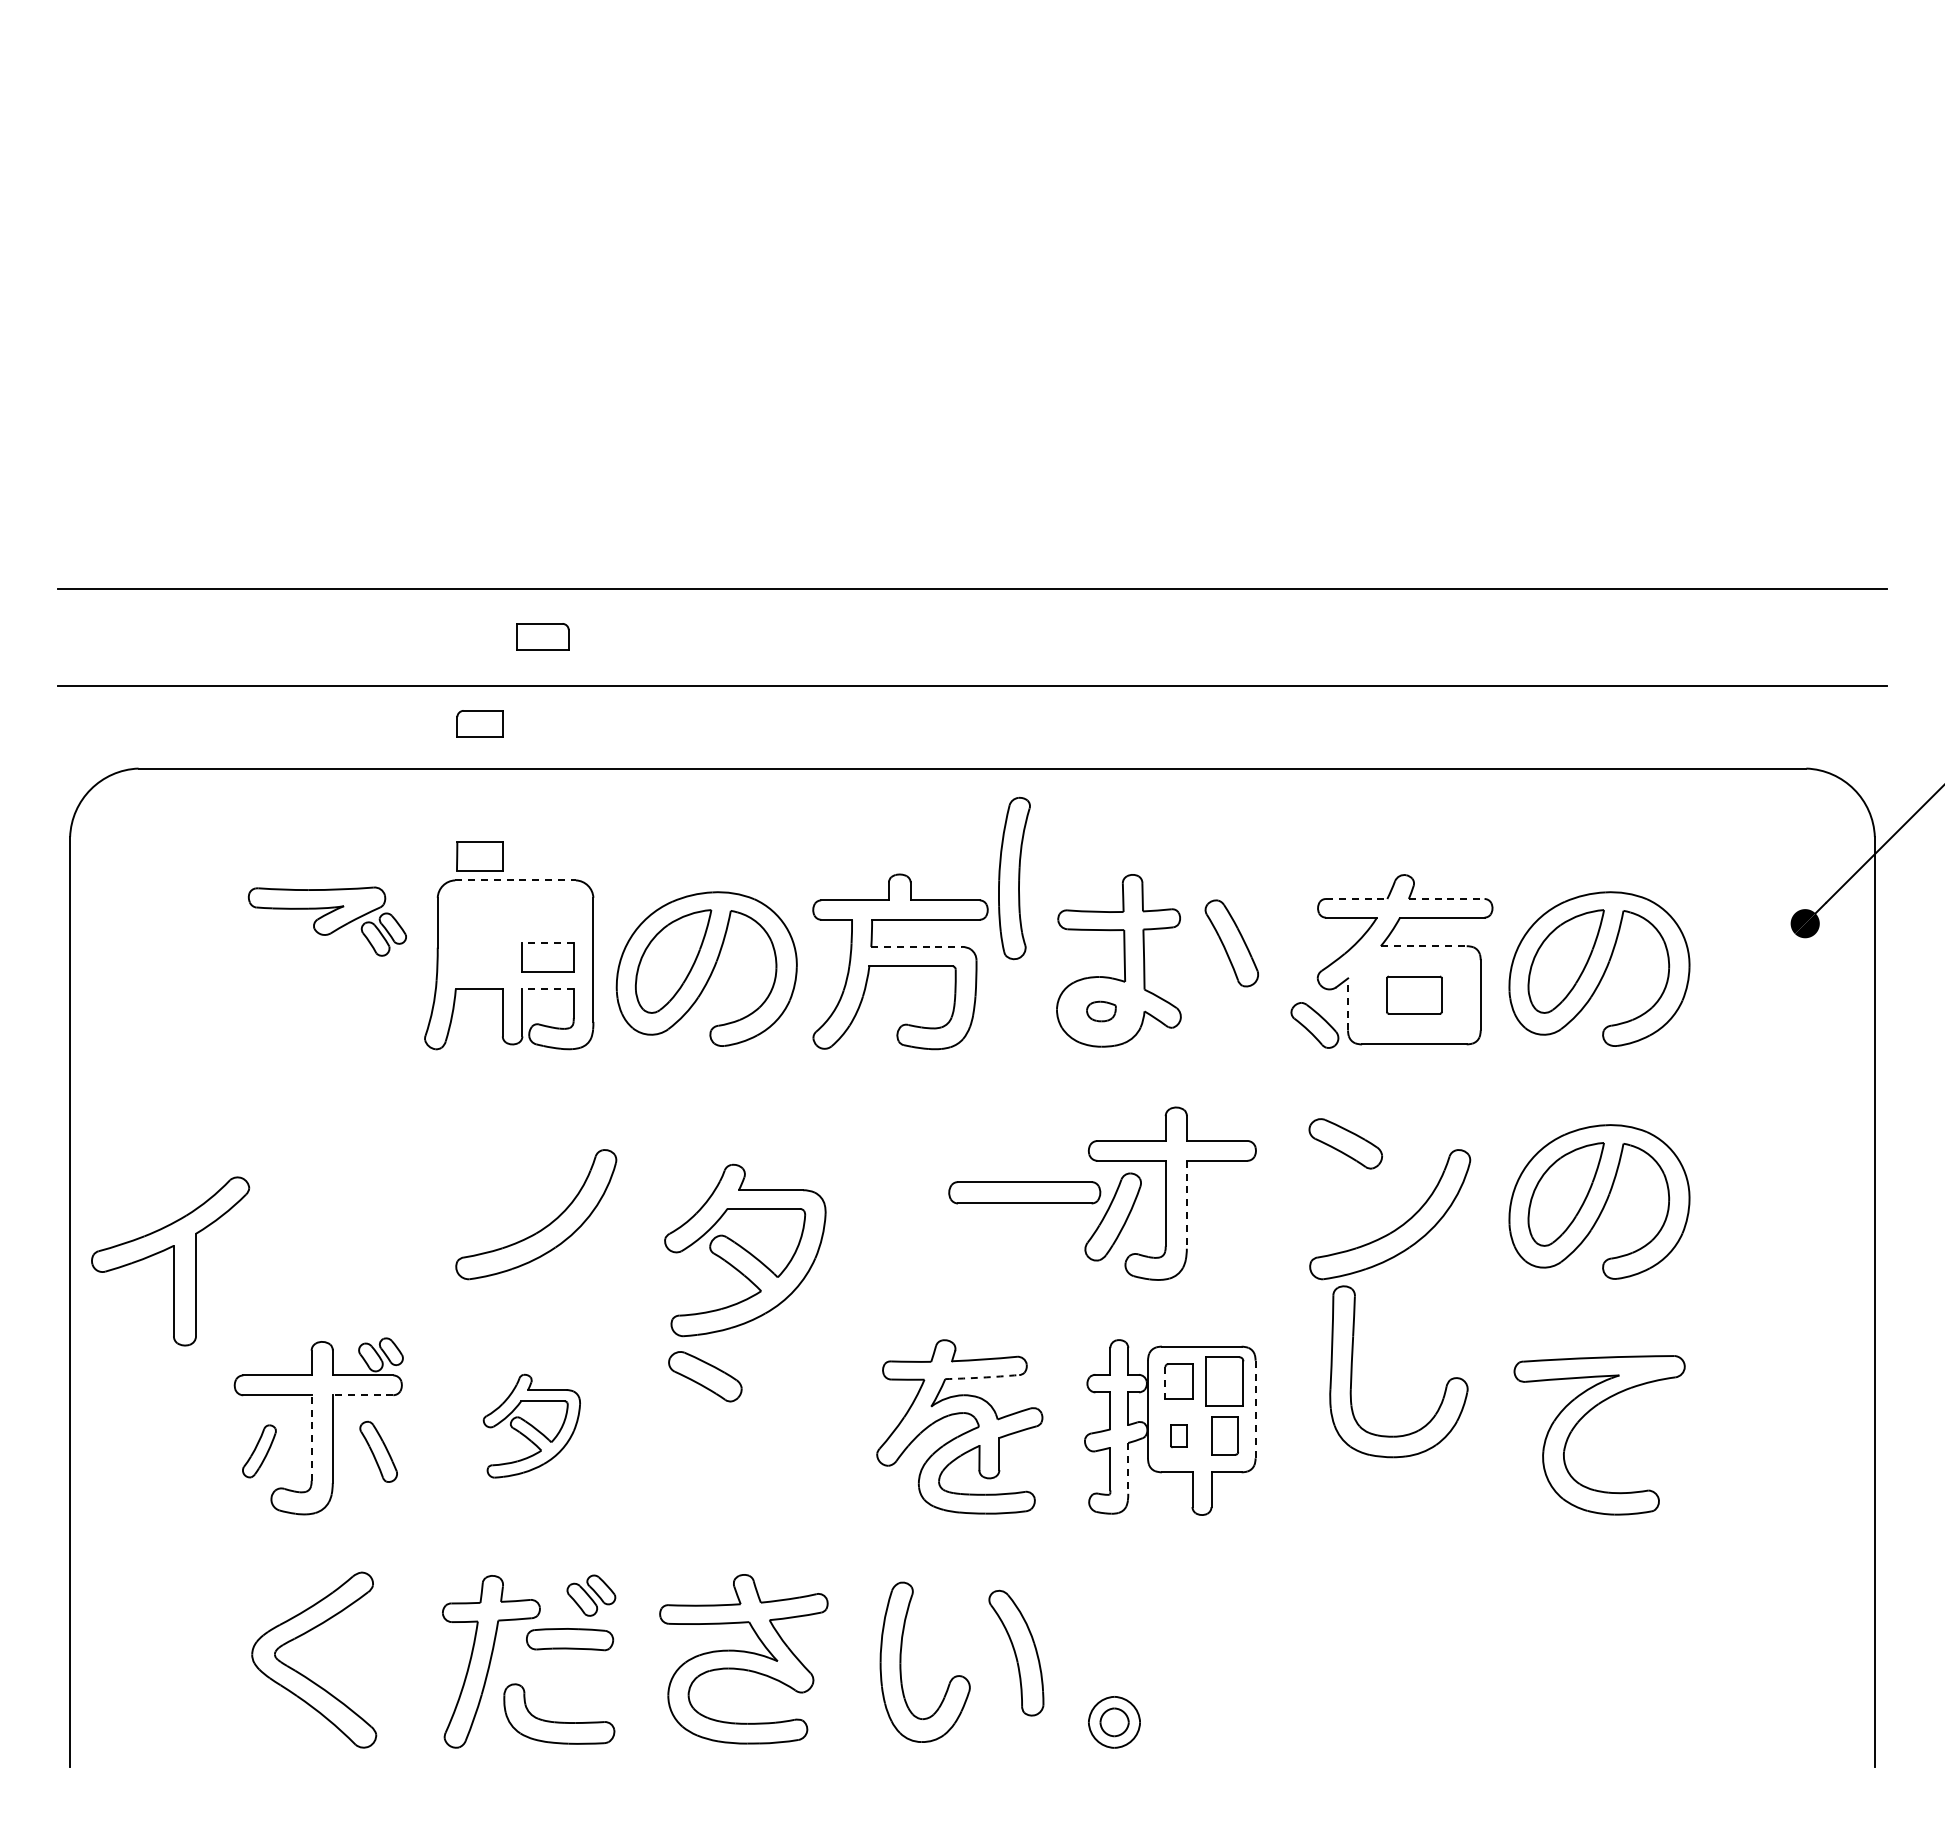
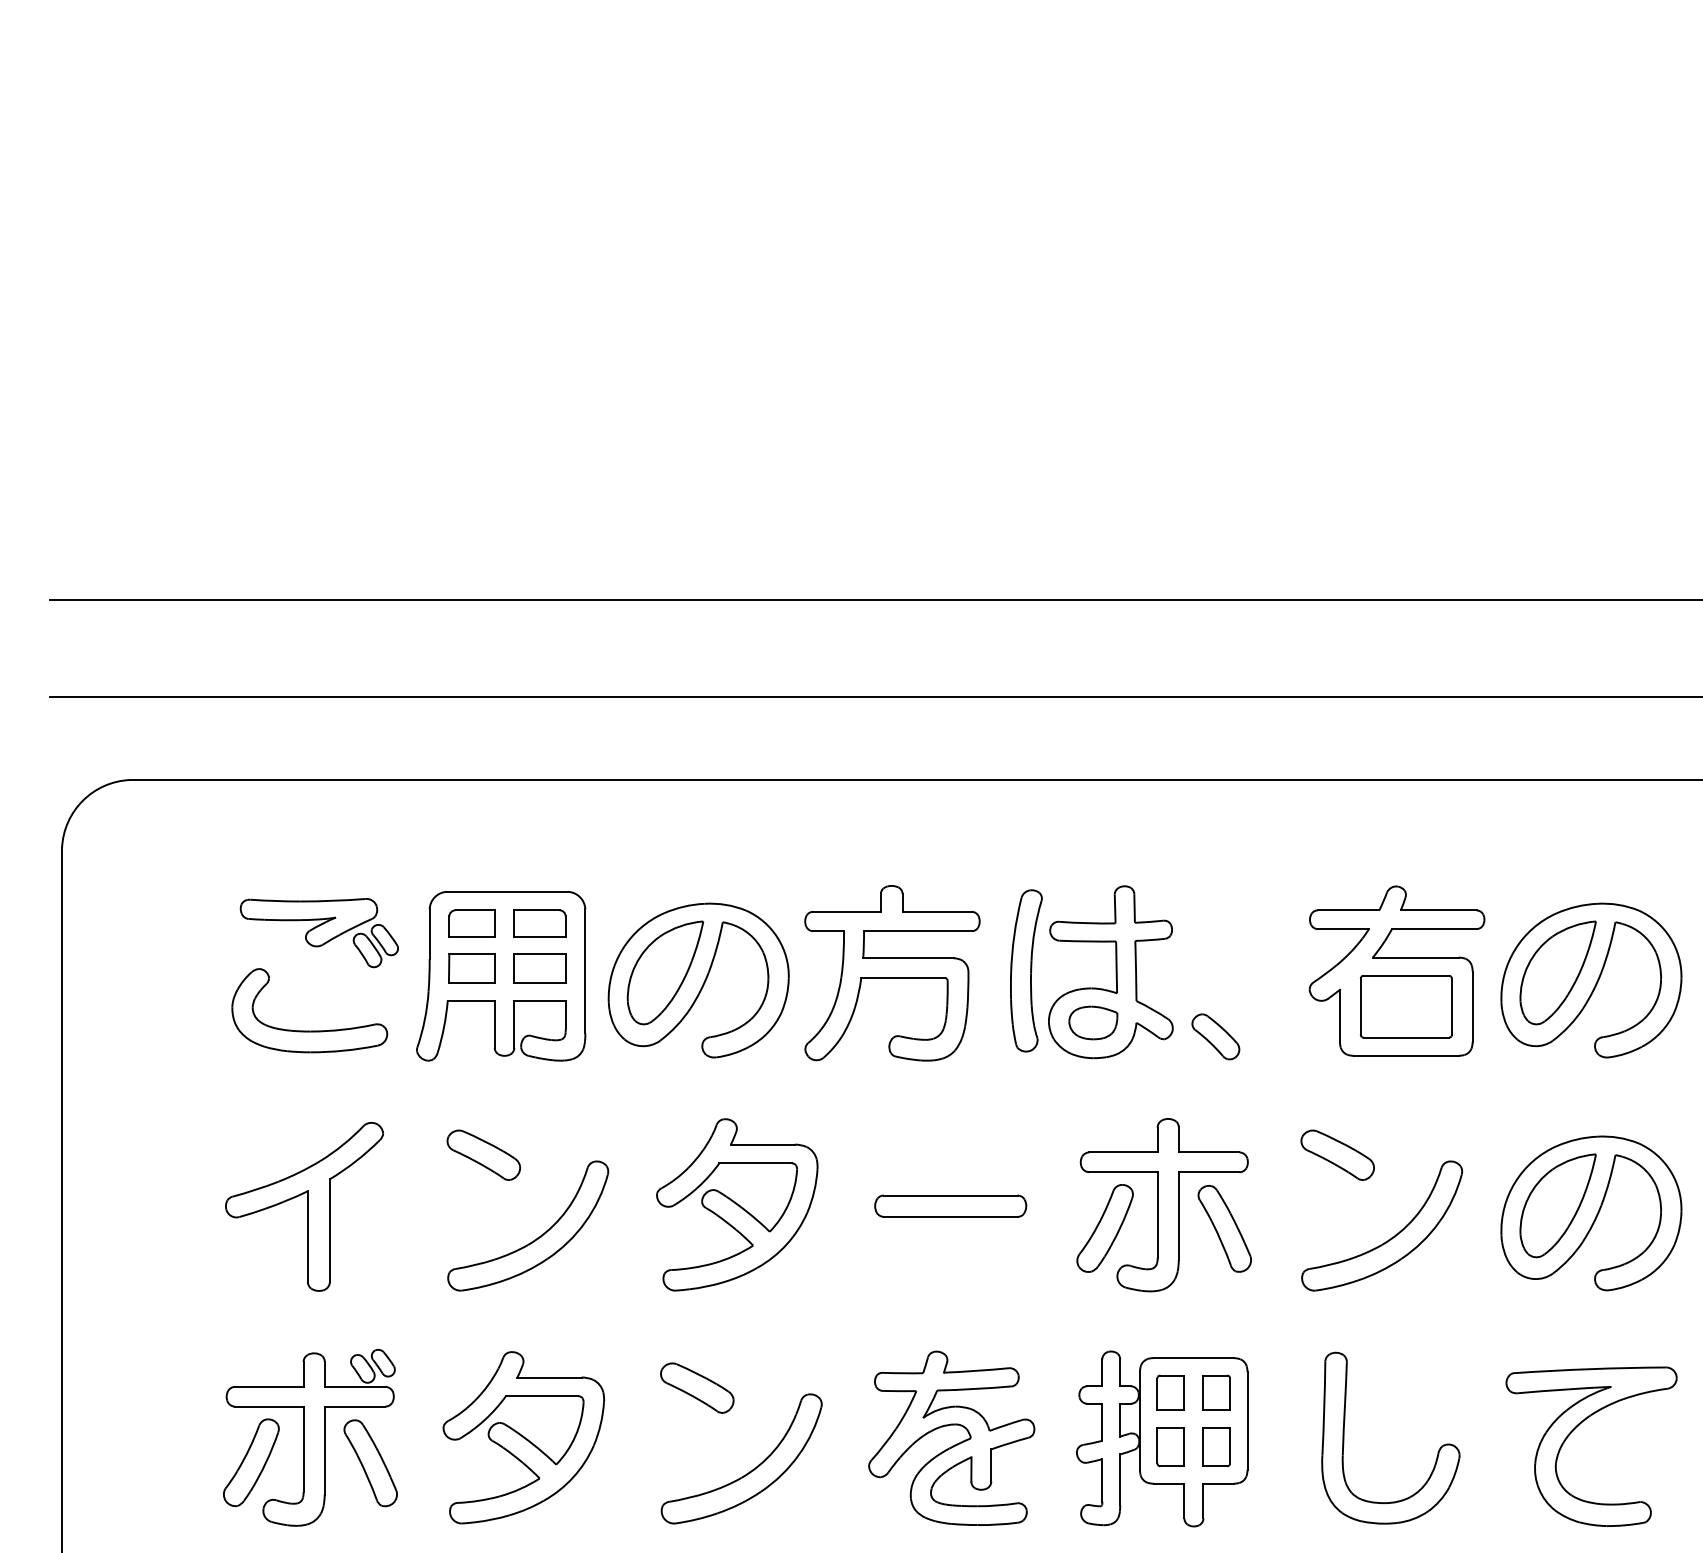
part: (542, 636) -> (539, 922), moved
part: (479, 723) -> (471, 922), moved
part: (479, 856) -> (471, 968), moved
part: (1014, 878) -> (1026, 970), moved
line: (516, 880) -> (508, 891), dashed -> solid
line: (1356, 899) -> (1348, 910), dashed -> solid
line: (1446, 899) -> (1438, 910), dashed -> solid
line: (548, 942) -> (540, 953), dashed -> solid
part: (1231, 943) -> (1224, 1228), moved
line: (917, 946) -> (909, 957), dashed -> solid
line: (1423, 946) -> (1415, 957), dashed -> solid
line: (548, 989) -> (540, 1000), dashed -> solid
part: (1414, 994) -> (1406, 1005), size x1.67
line: (1348, 1004) -> (1340, 1015), dashed -> solid
part: (1101, 1011) -> (1093, 1022), size x1.67
part: (317, 1019) -> (309, 1030), added
part: (1314, 1025) -> (1215, 1036), moved
part: (491, 1143) -> (483, 1154), added
part: (1024, 1192) -> (950, 1205), moved
line: (1186, 1204) -> (1178, 1215), dashed -> solid
part: (745, 1250) -> (737, 1204), moved
part: (170, 1261) -> (304, 1206), moved
part: (1352, 1371) -> (1344, 1437), moved
arc: (982, 1377) -> (974, 1388), dashed -> solid
part: (1224, 1381) -> (1216, 1392), size x0.71
line: (1165, 1382) -> (1157, 1393), dashed -> solid
line: (362, 1395) -> (354, 1406), dashed -> solid
line: (1255, 1409) -> (1247, 1420), dashed -> solid
part: (531, 1425) -> (523, 1436), size x1.67
part: (1178, 1435) -> (1170, 1446), size x1.67
line: (311, 1438) -> (303, 1449), dashed -> solid
part: (259, 1451) -> (251, 1462), size x1.67
part: (378, 1451) -> (370, 1462), size x1.43
part: (756, 1460) -> (748, 1471), added
line: (1128, 1468) -> (1120, 1479), dashed -> solid

